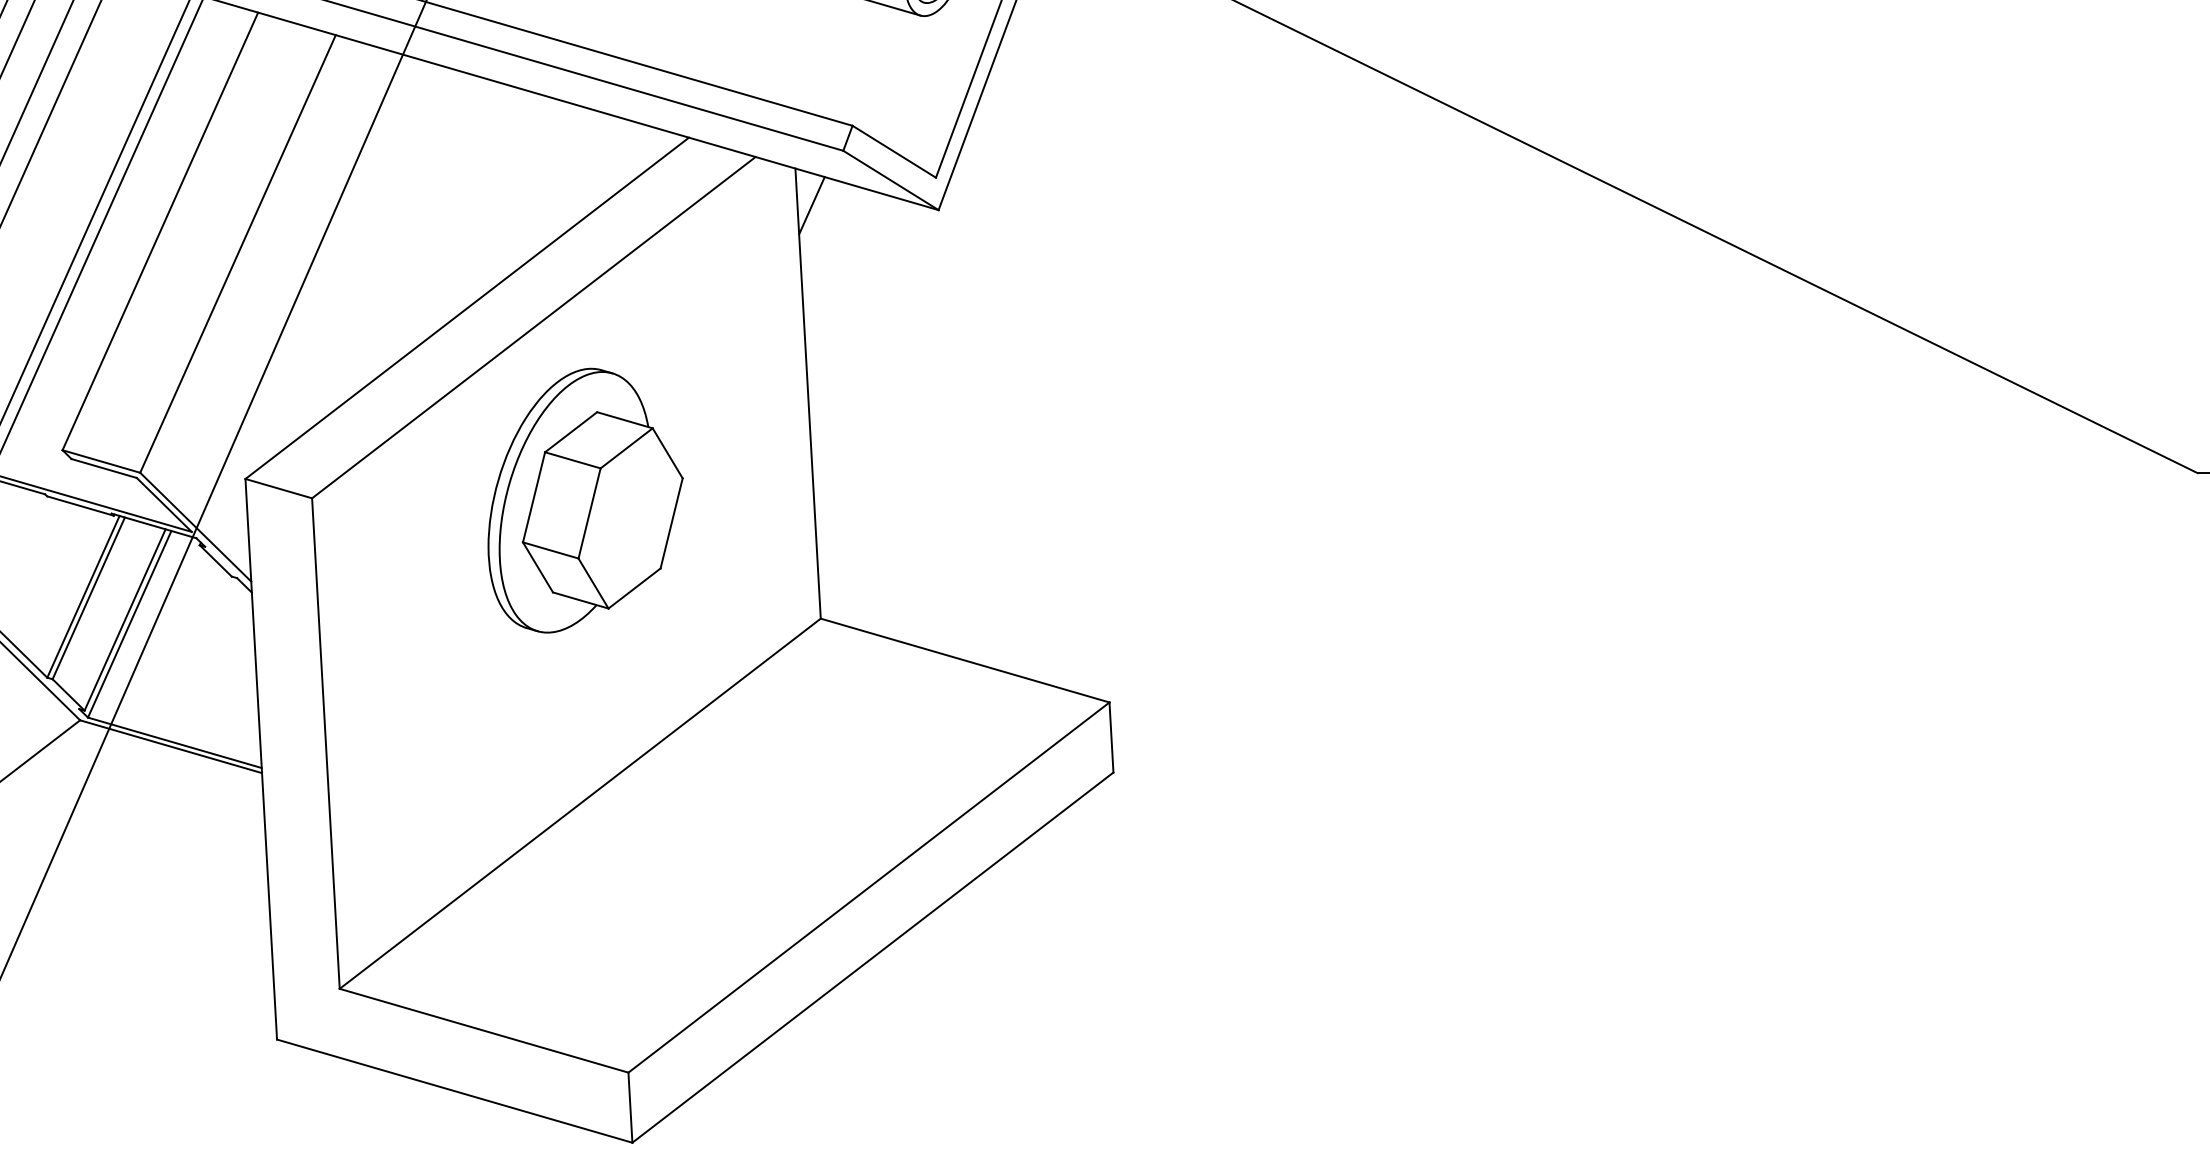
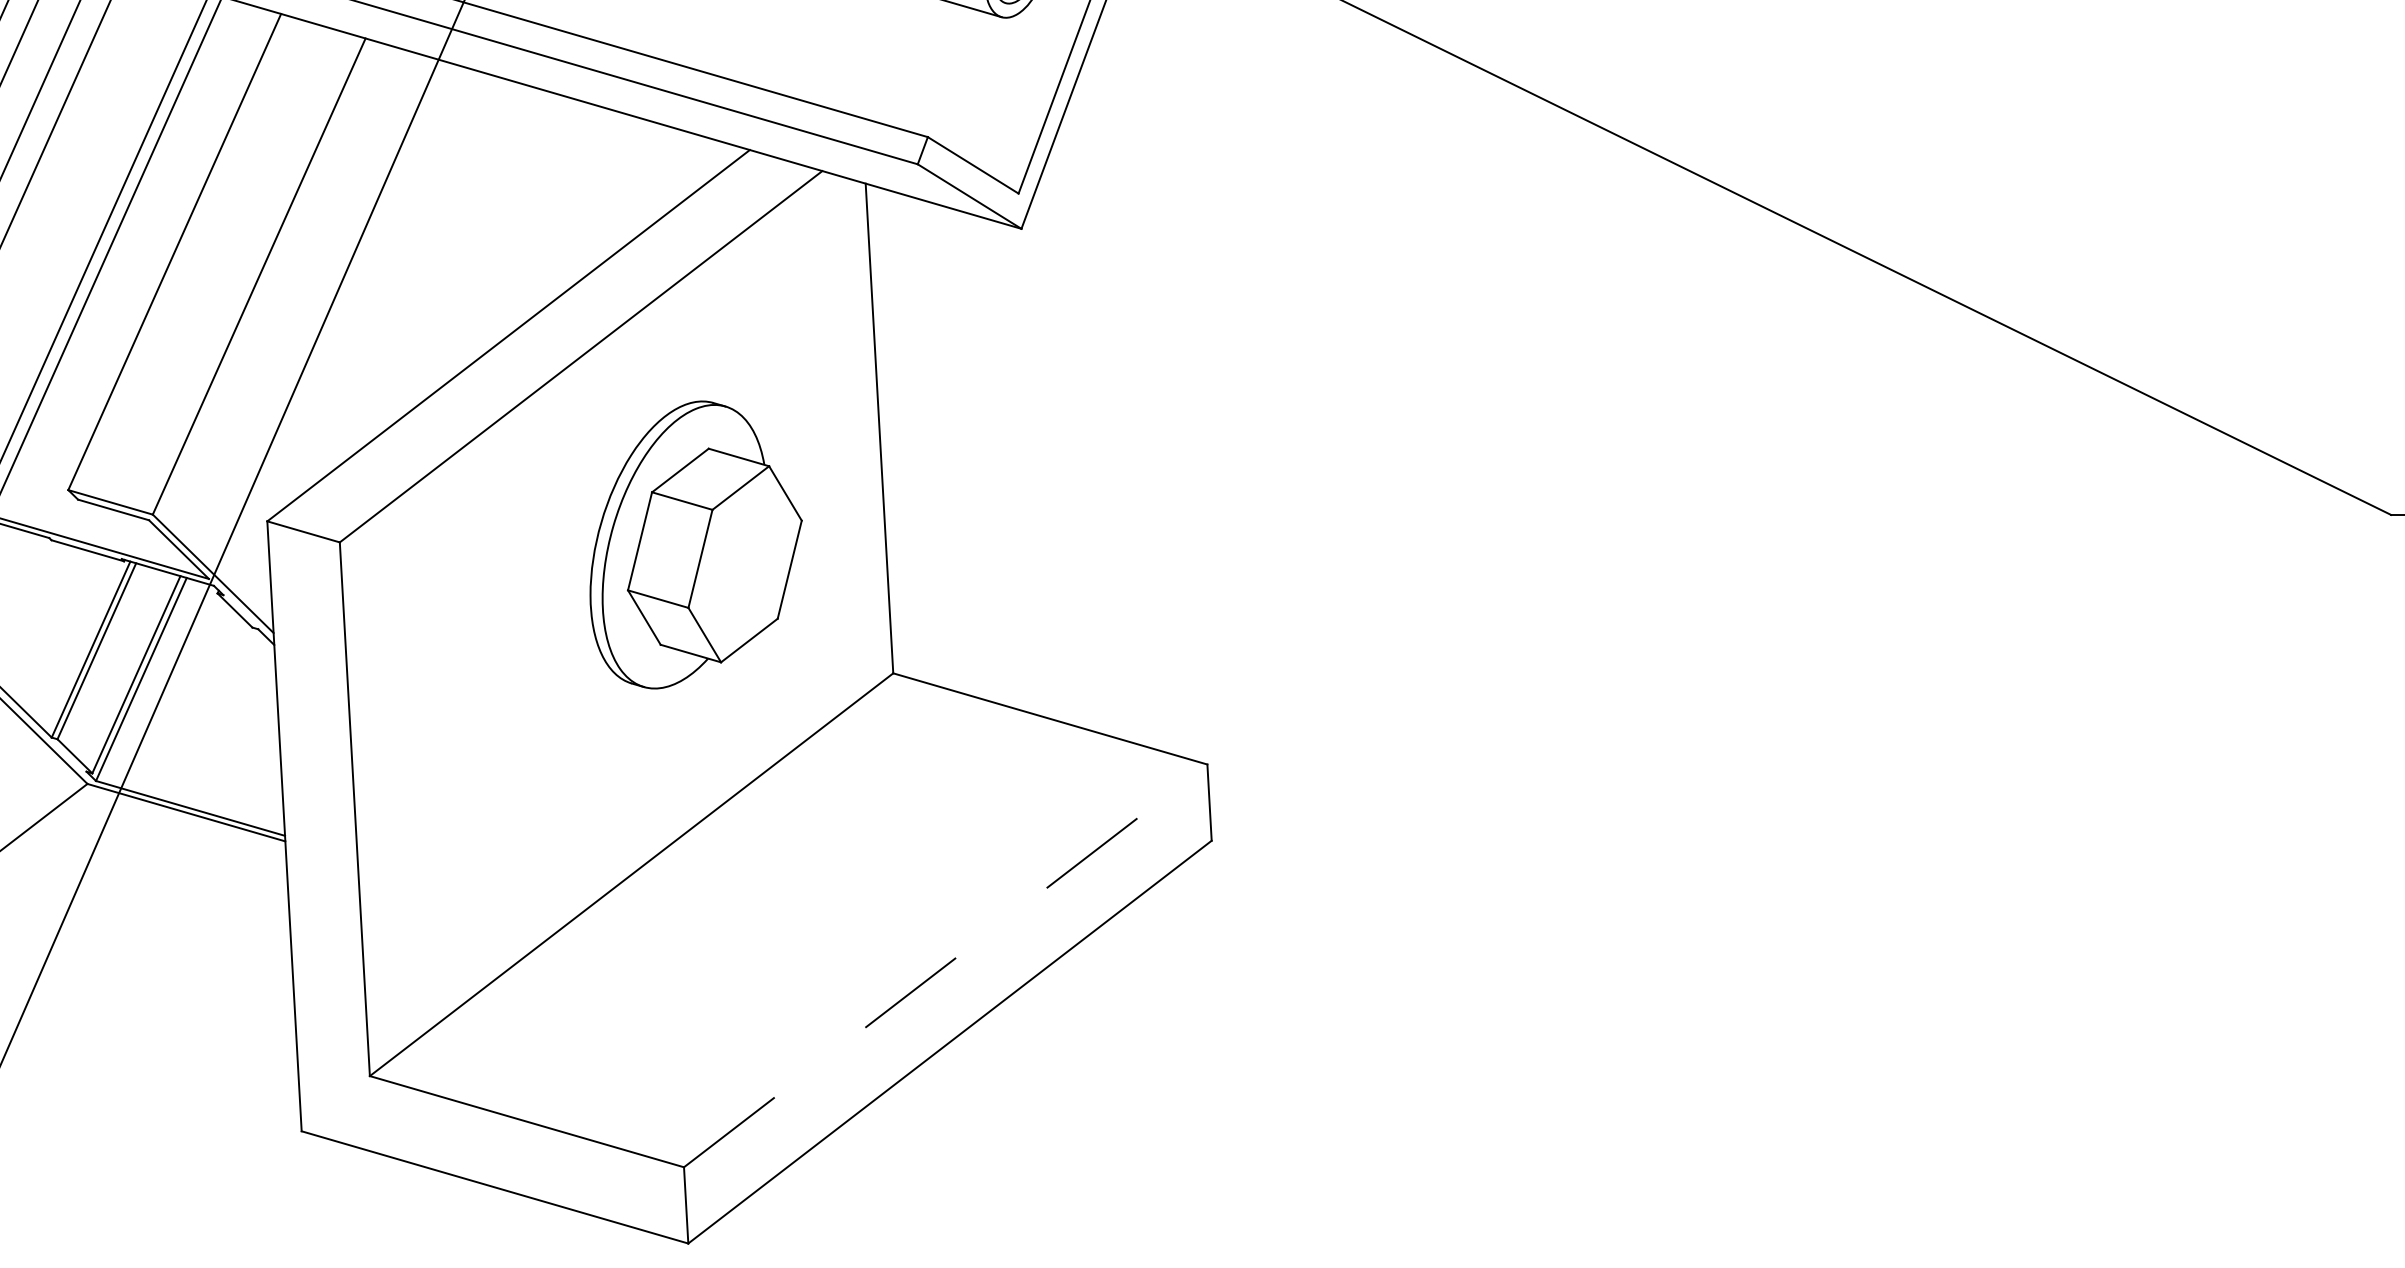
line: (811, 205) -> (883, 223), removed
part: (585, 500) -> (696, 544), moved
line: (869, 887) -> (946, 965), solid -> dashed

